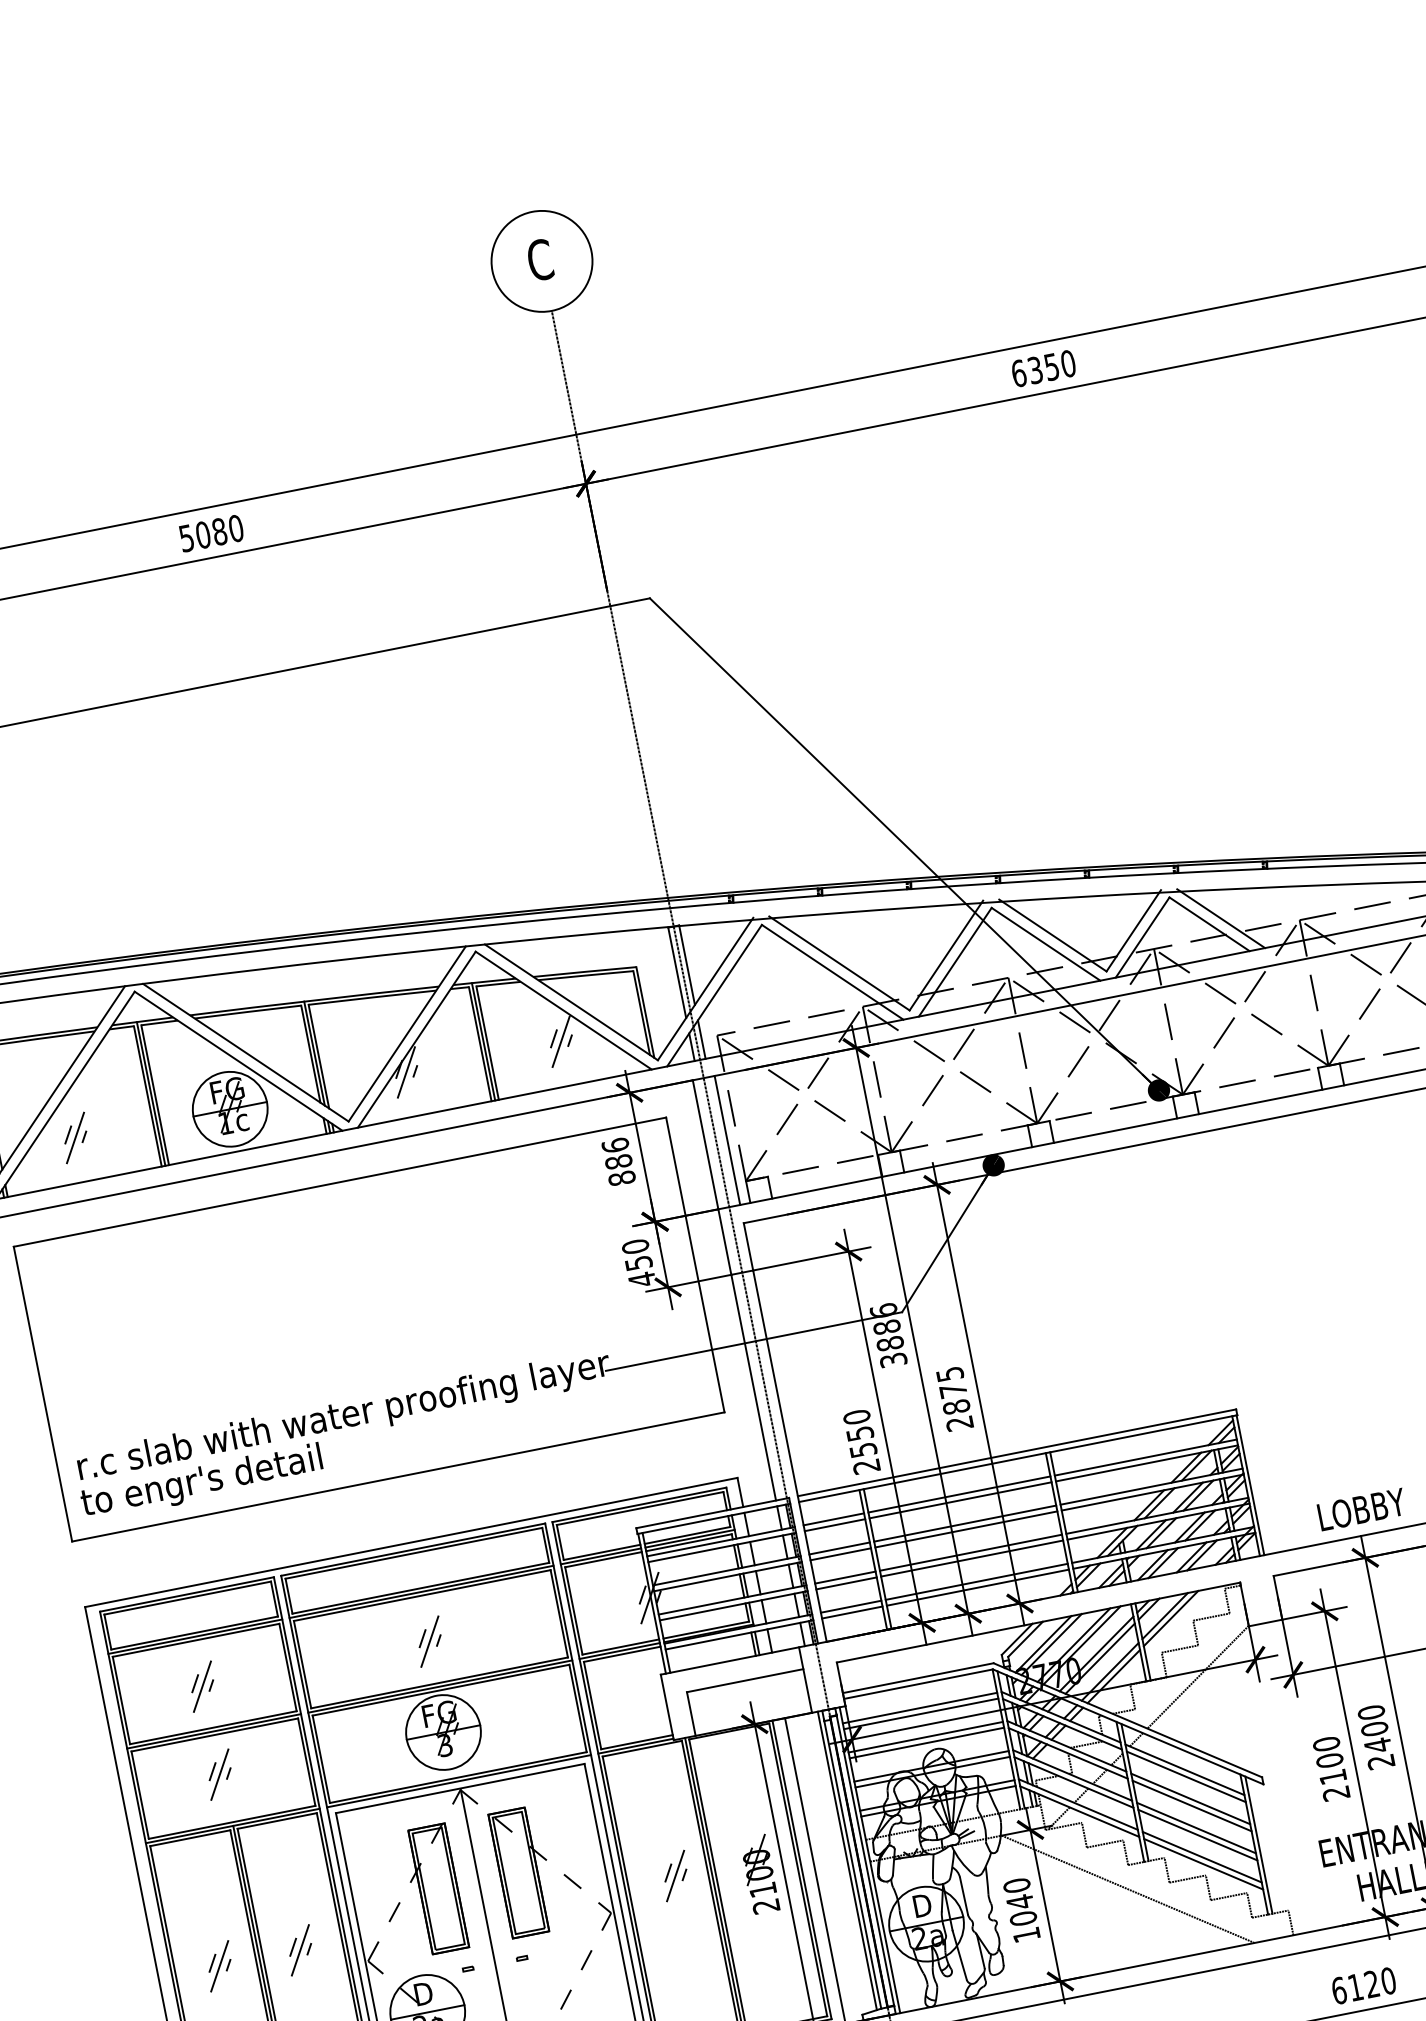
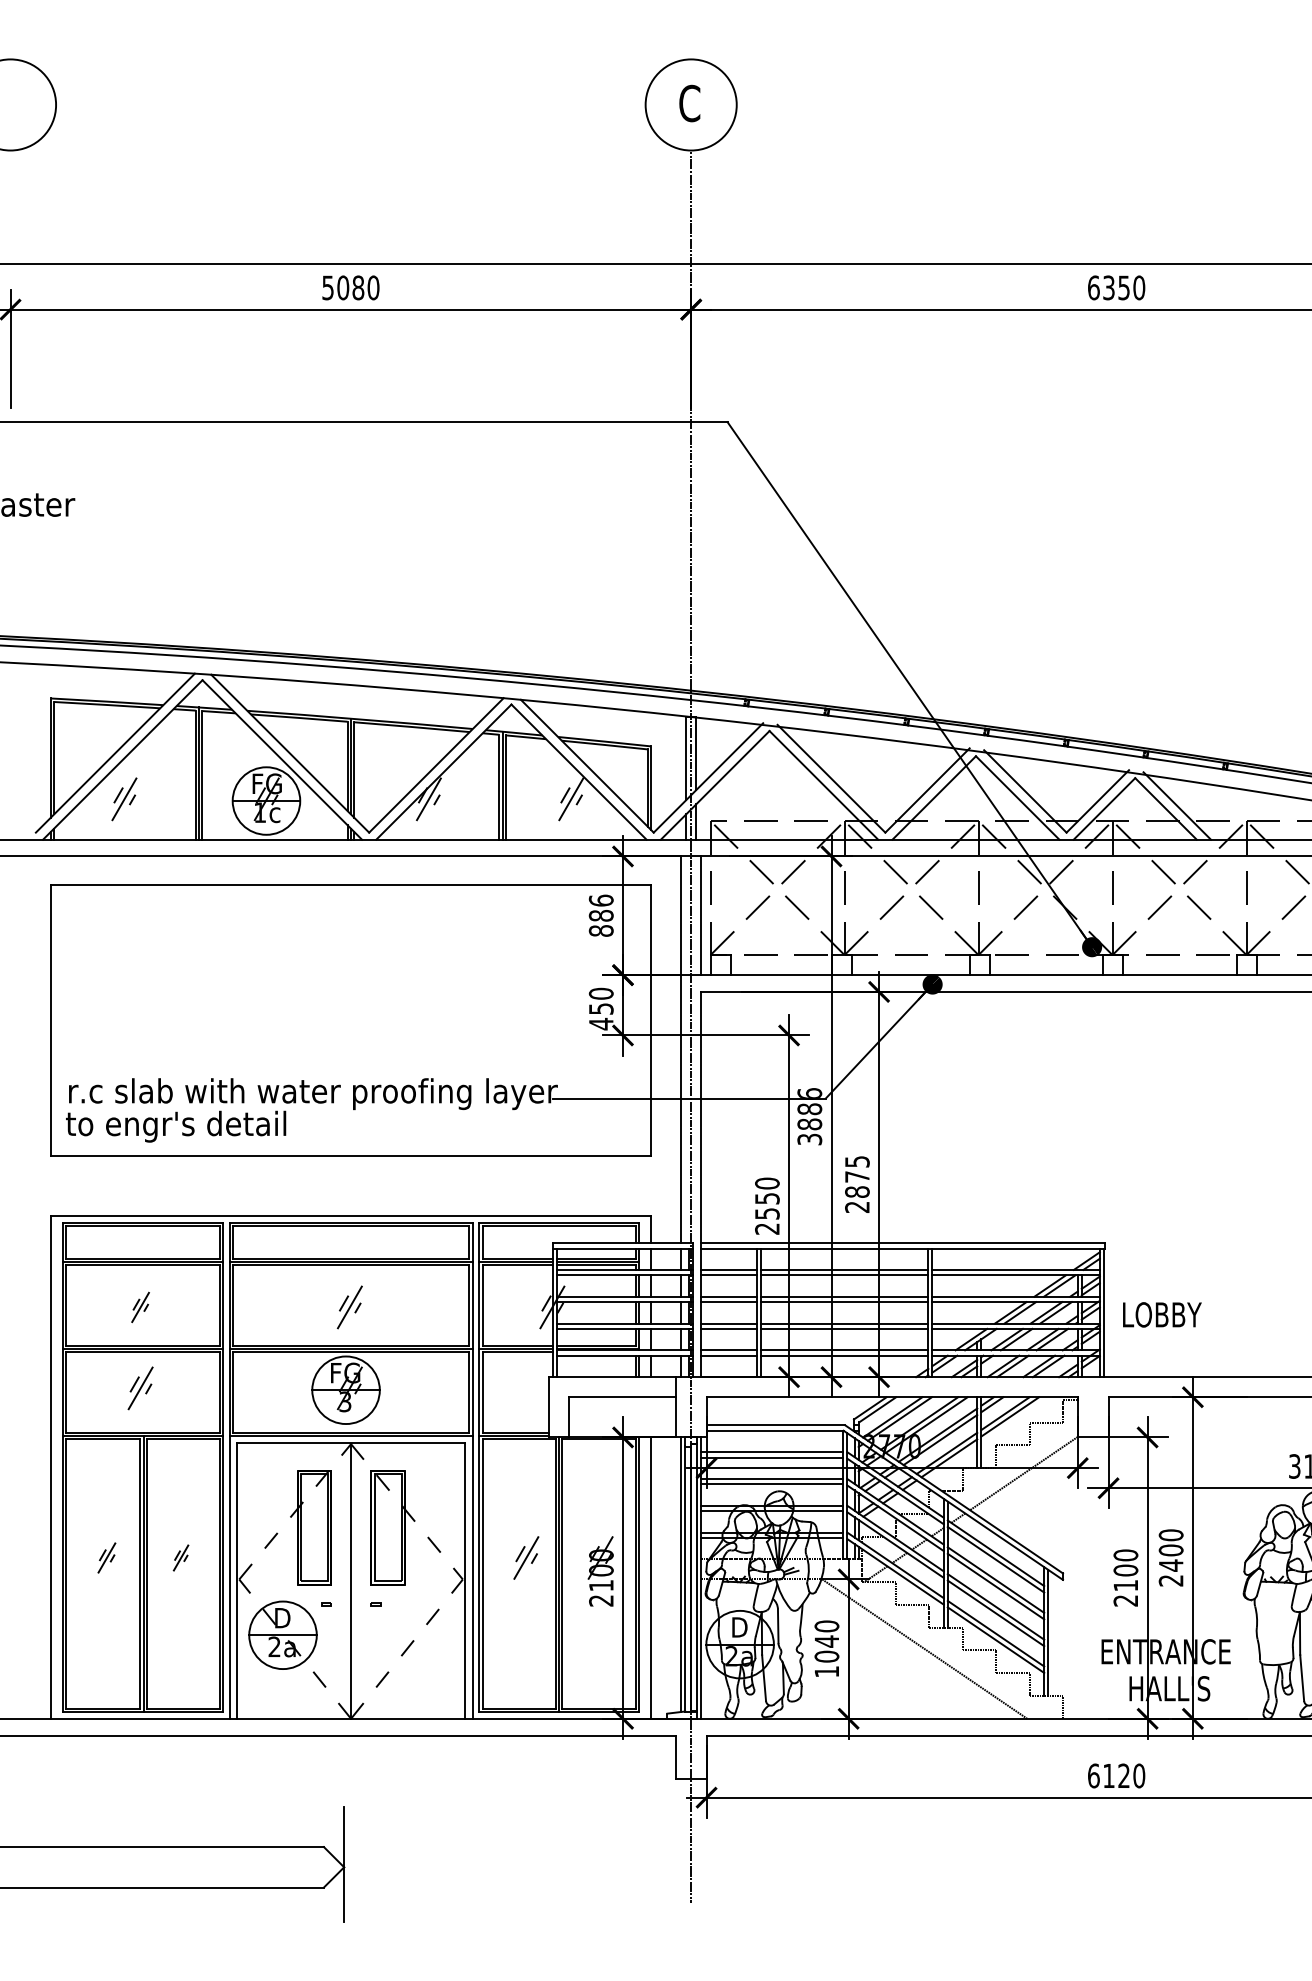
text: (1362, 1509) -> (1162, 1314), moved
part: (202, 1686) -> (140, 1307), size x0.7
part: (299, 1949) -> (180, 1557), size x0.6
part: (219, 1965) -> (106, 1557), size x0.7

